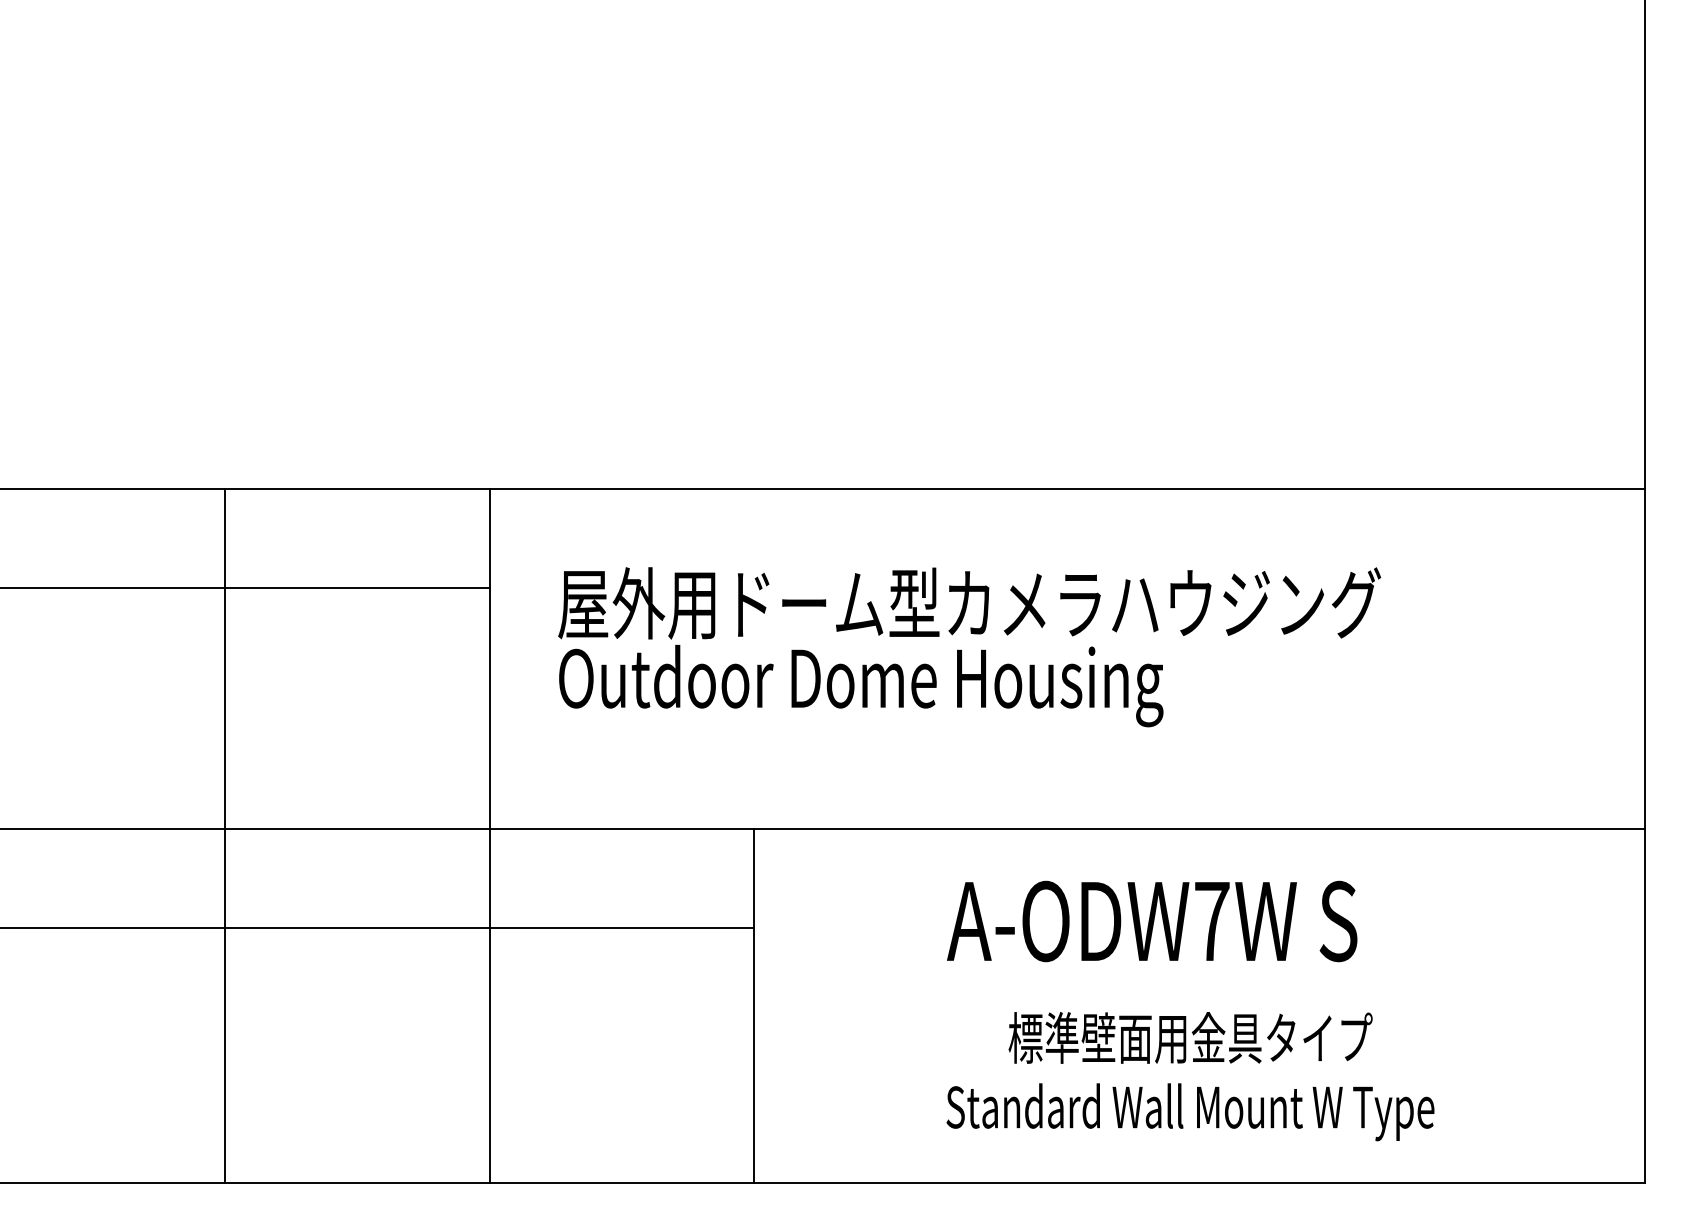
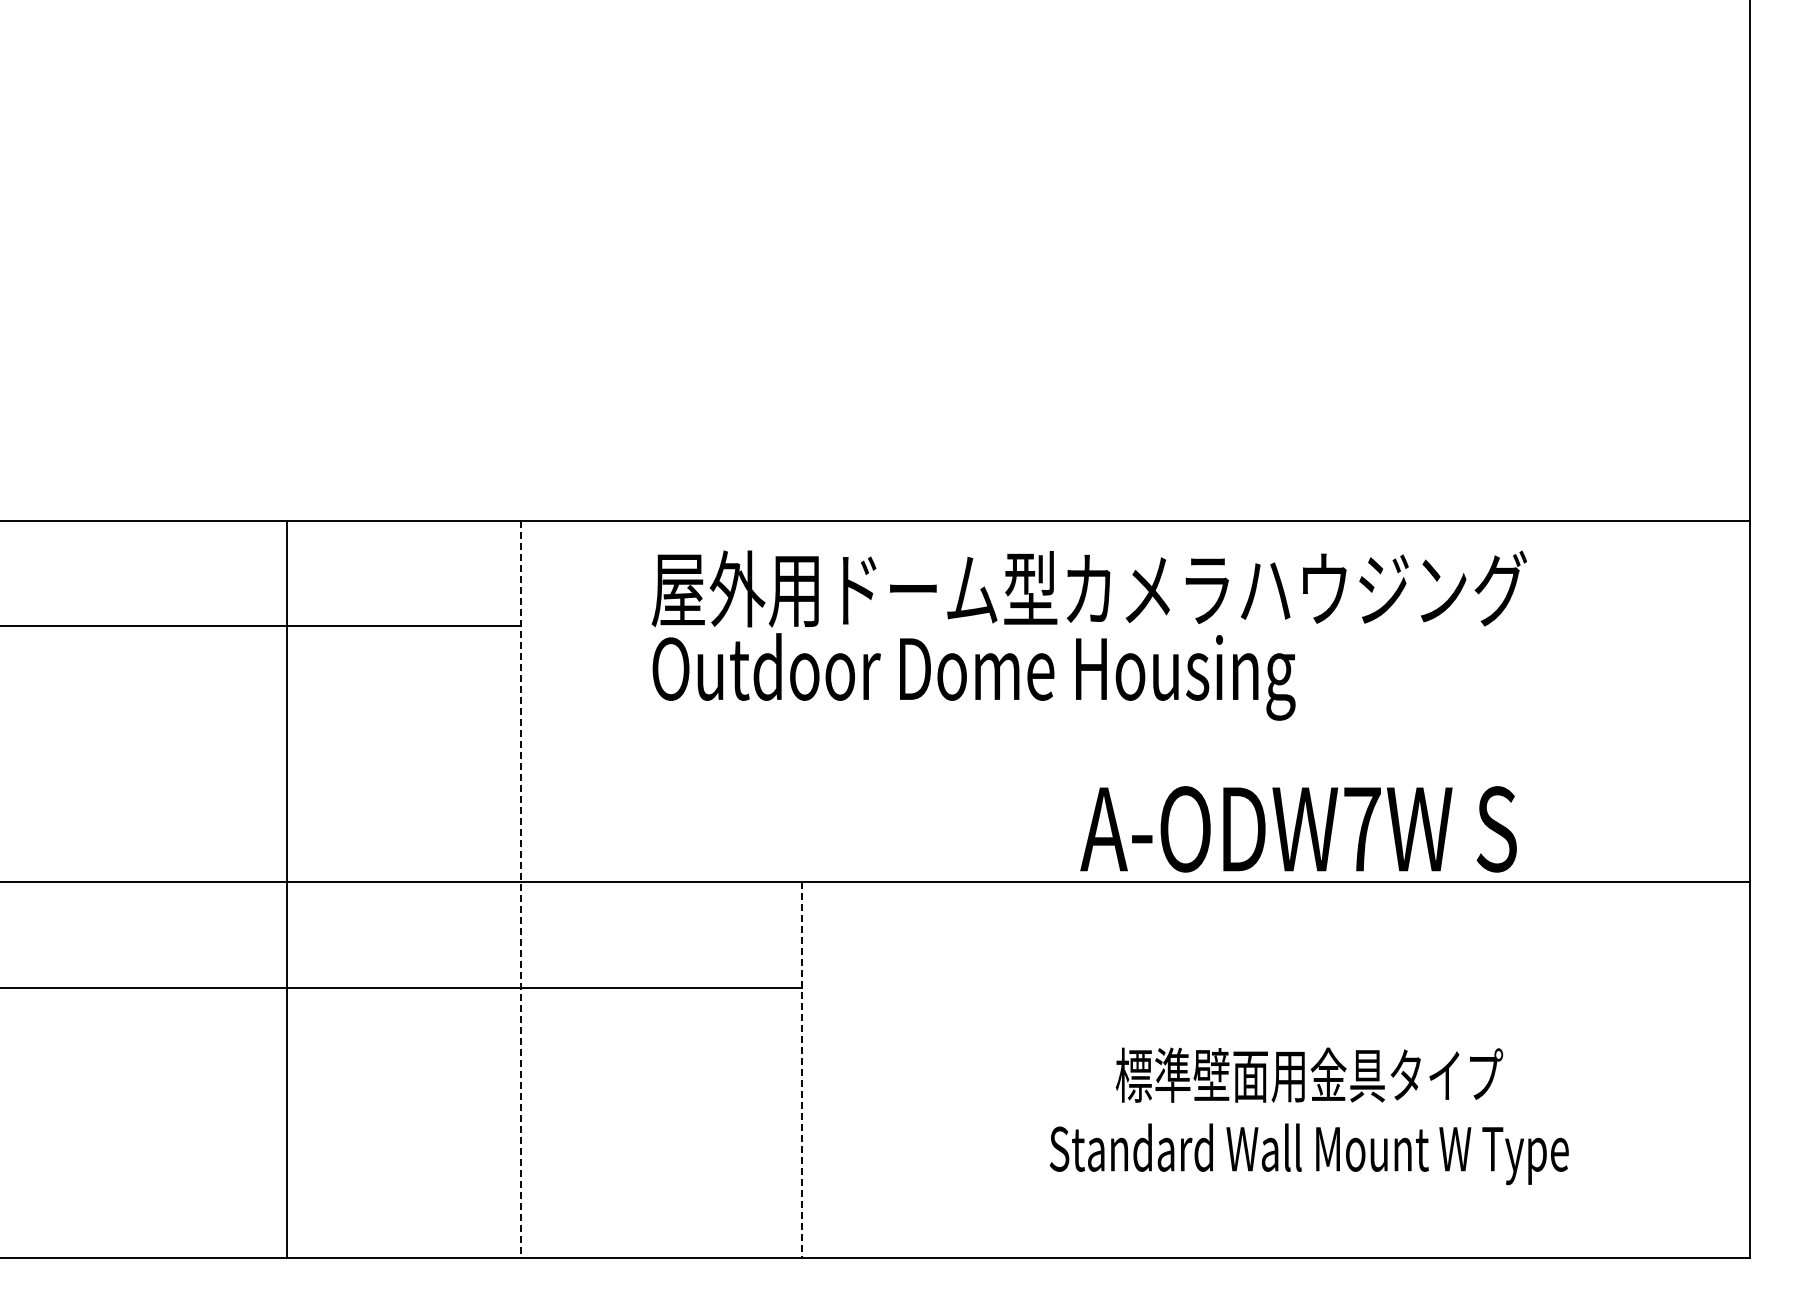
text: (968, 647) -> (1088, 635), moved
line: (225, 836) -> (286, 889), moved
line: (489, 836) -> (520, 889), solid -> dashed
text: (1152, 921) -> (1298, 829), moved
line: (753, 1006) -> (801, 1070), solid -> dashed
text: (1189, 1076) -> (1308, 1116), moved

